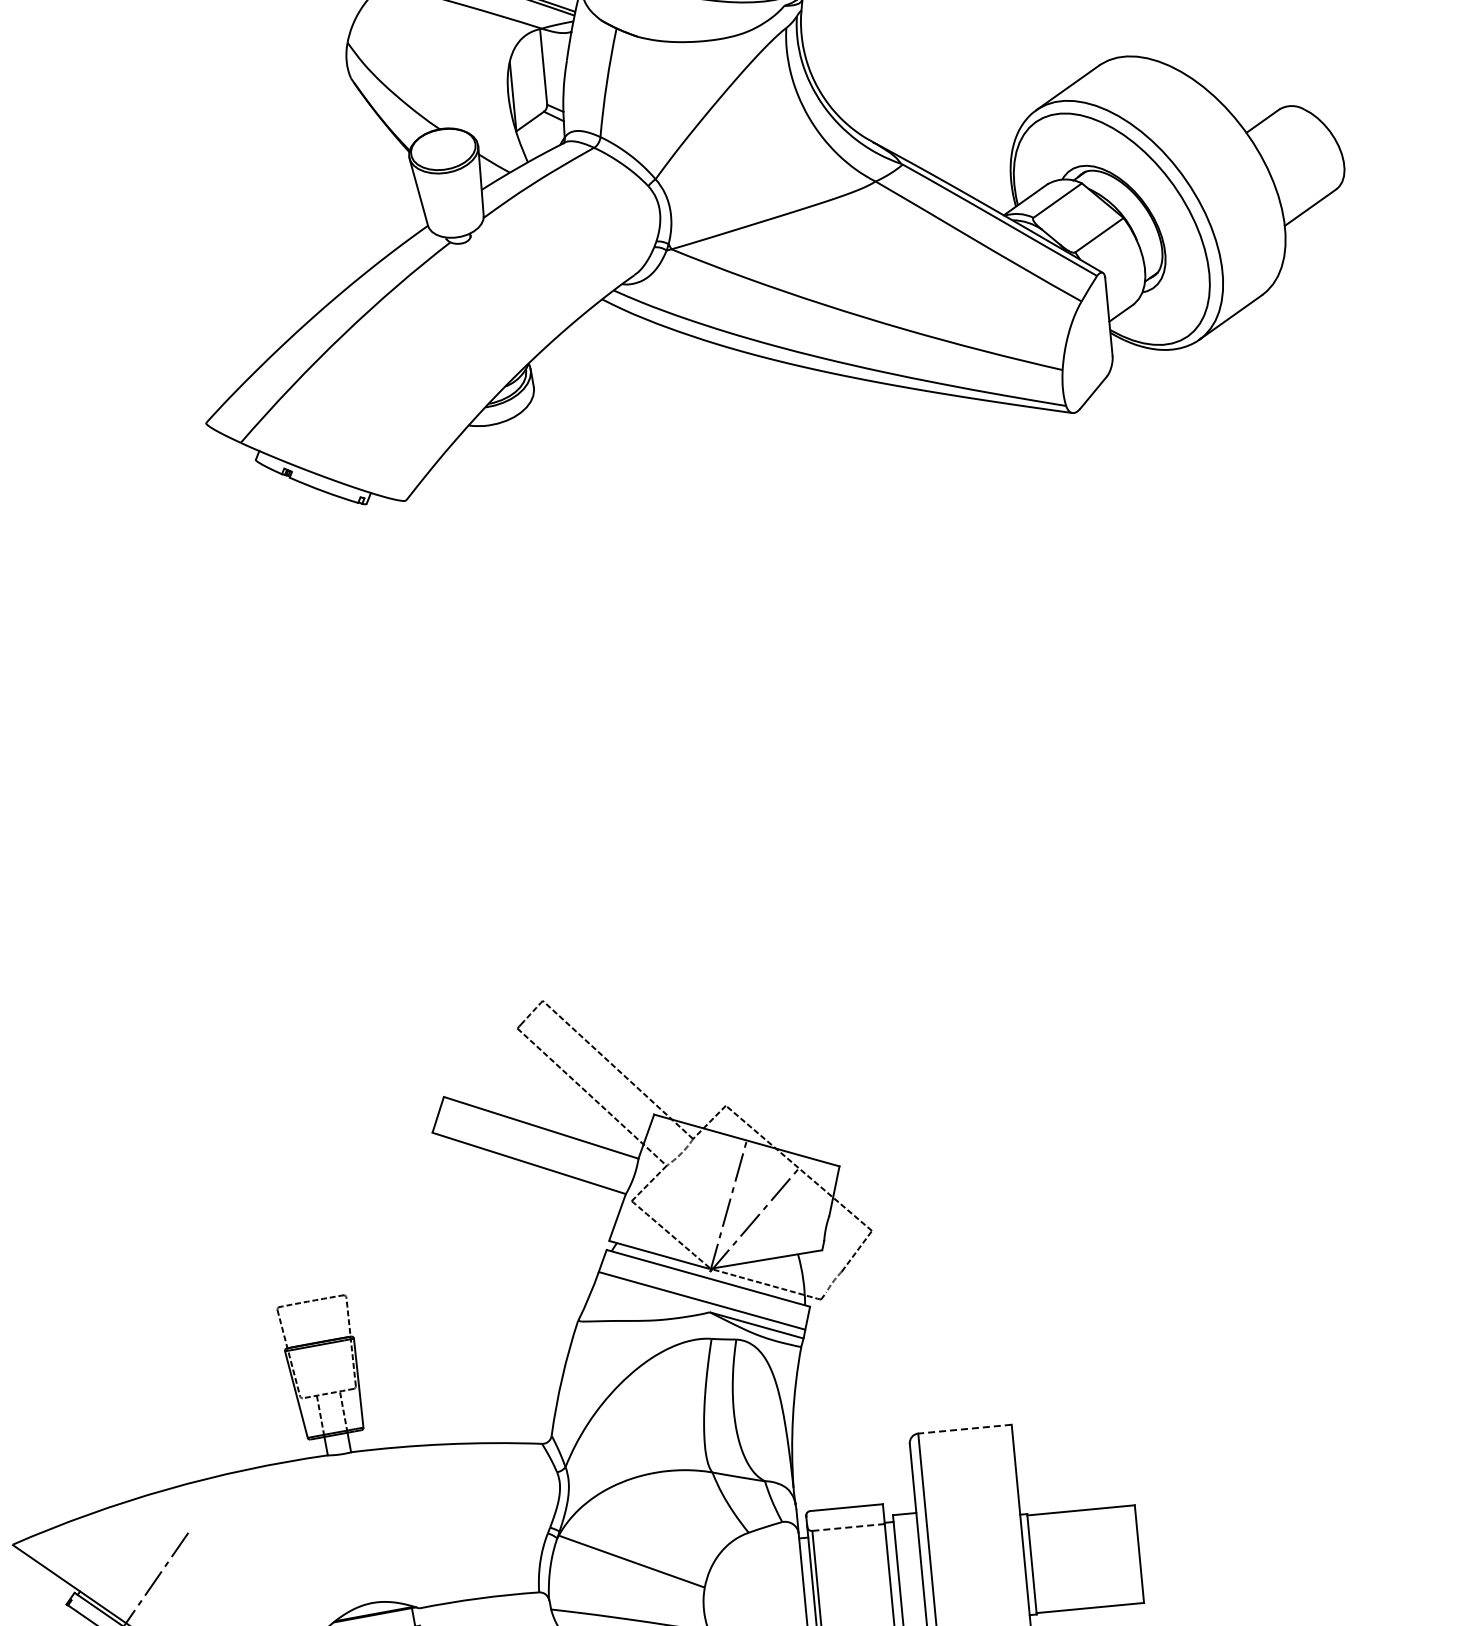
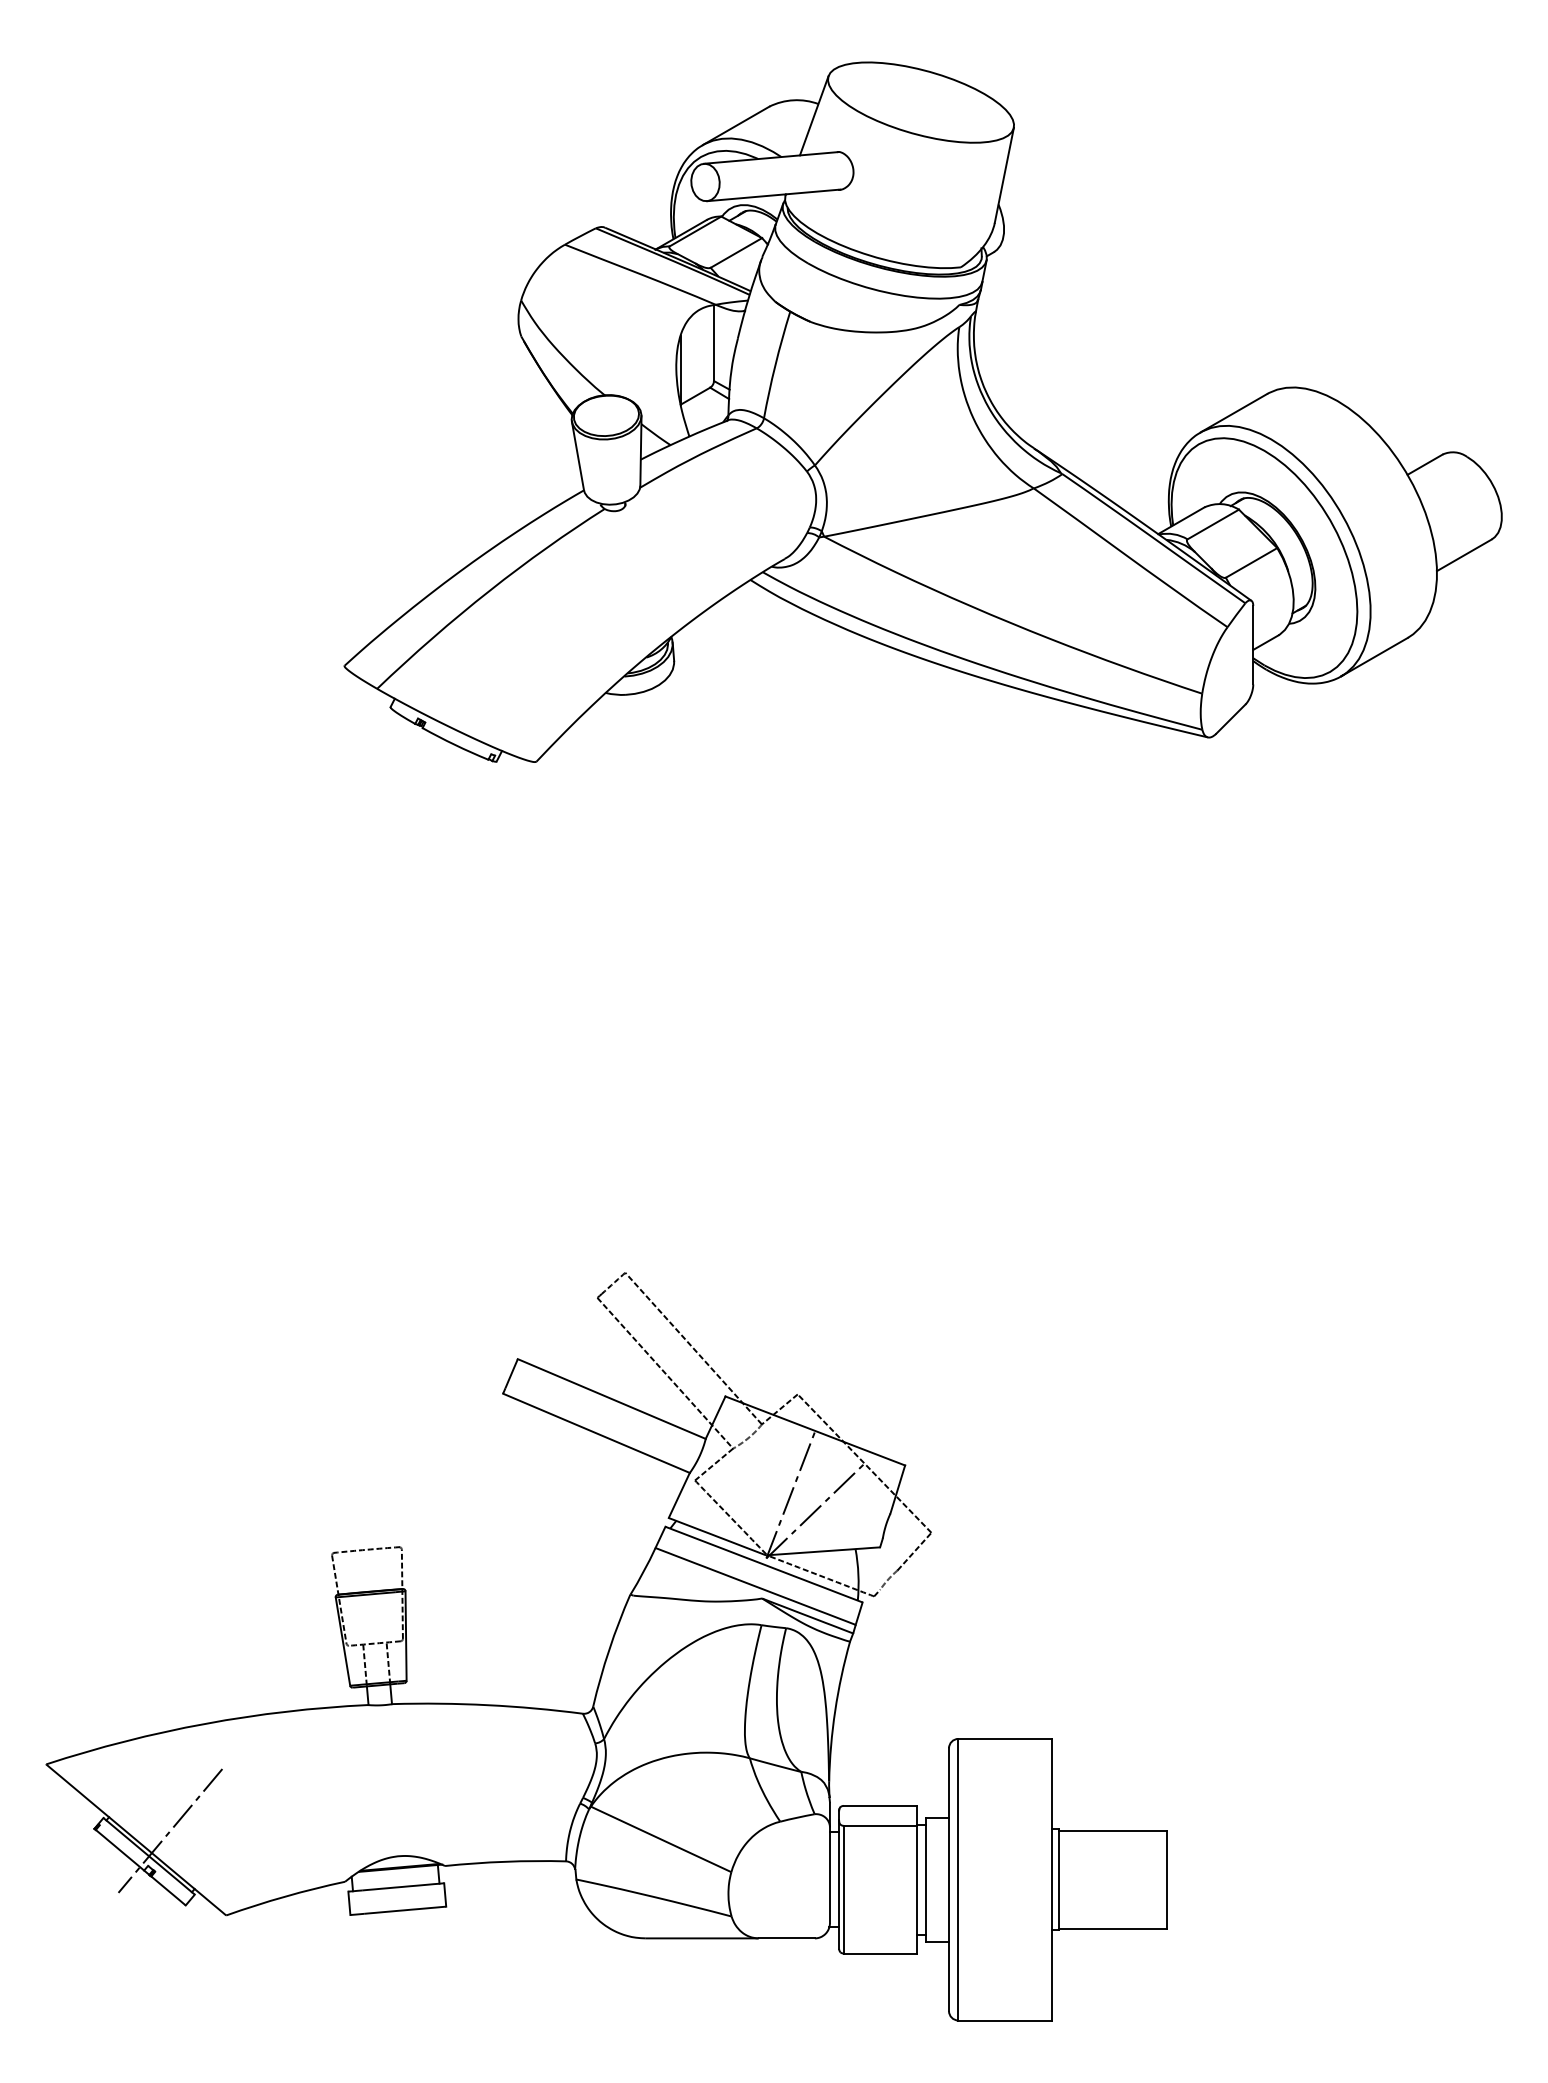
line: (965, 1428) -> (1005, 1738), dashed -> solid
line: (848, 1527) -> (880, 1825), dashed -> solid

